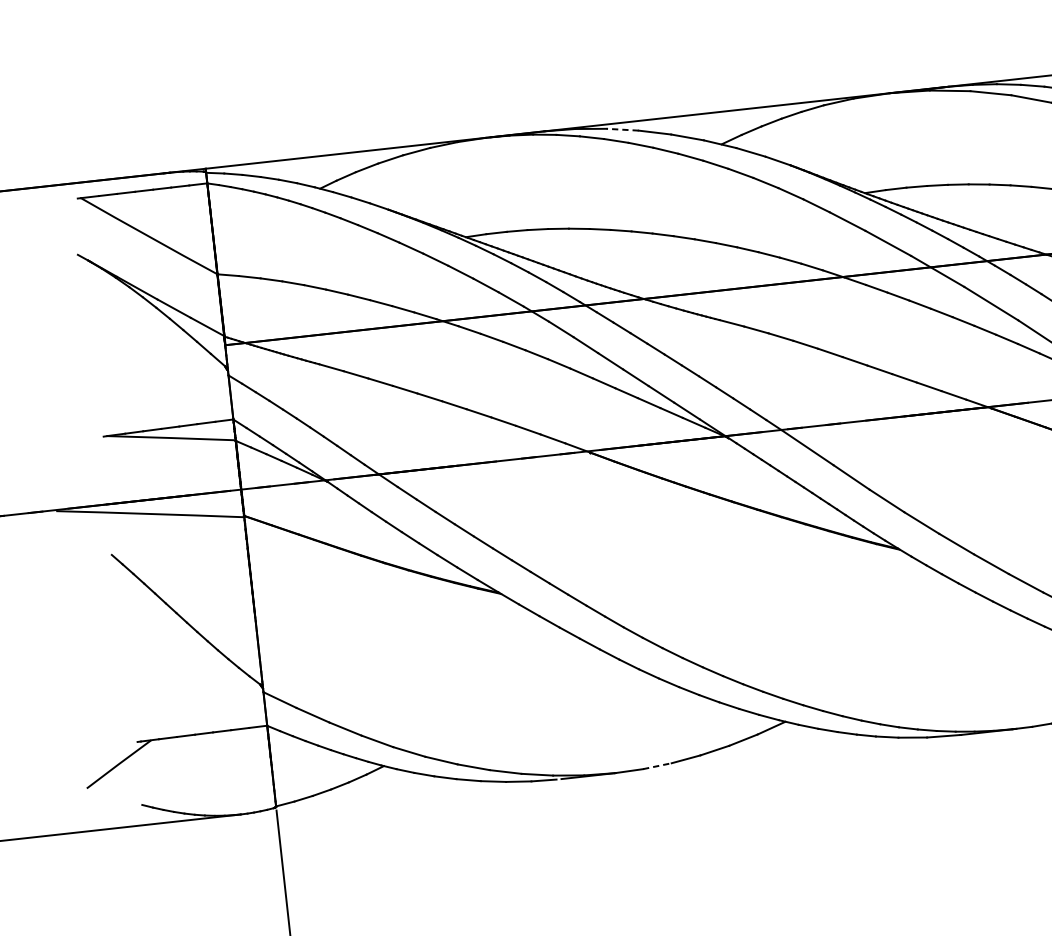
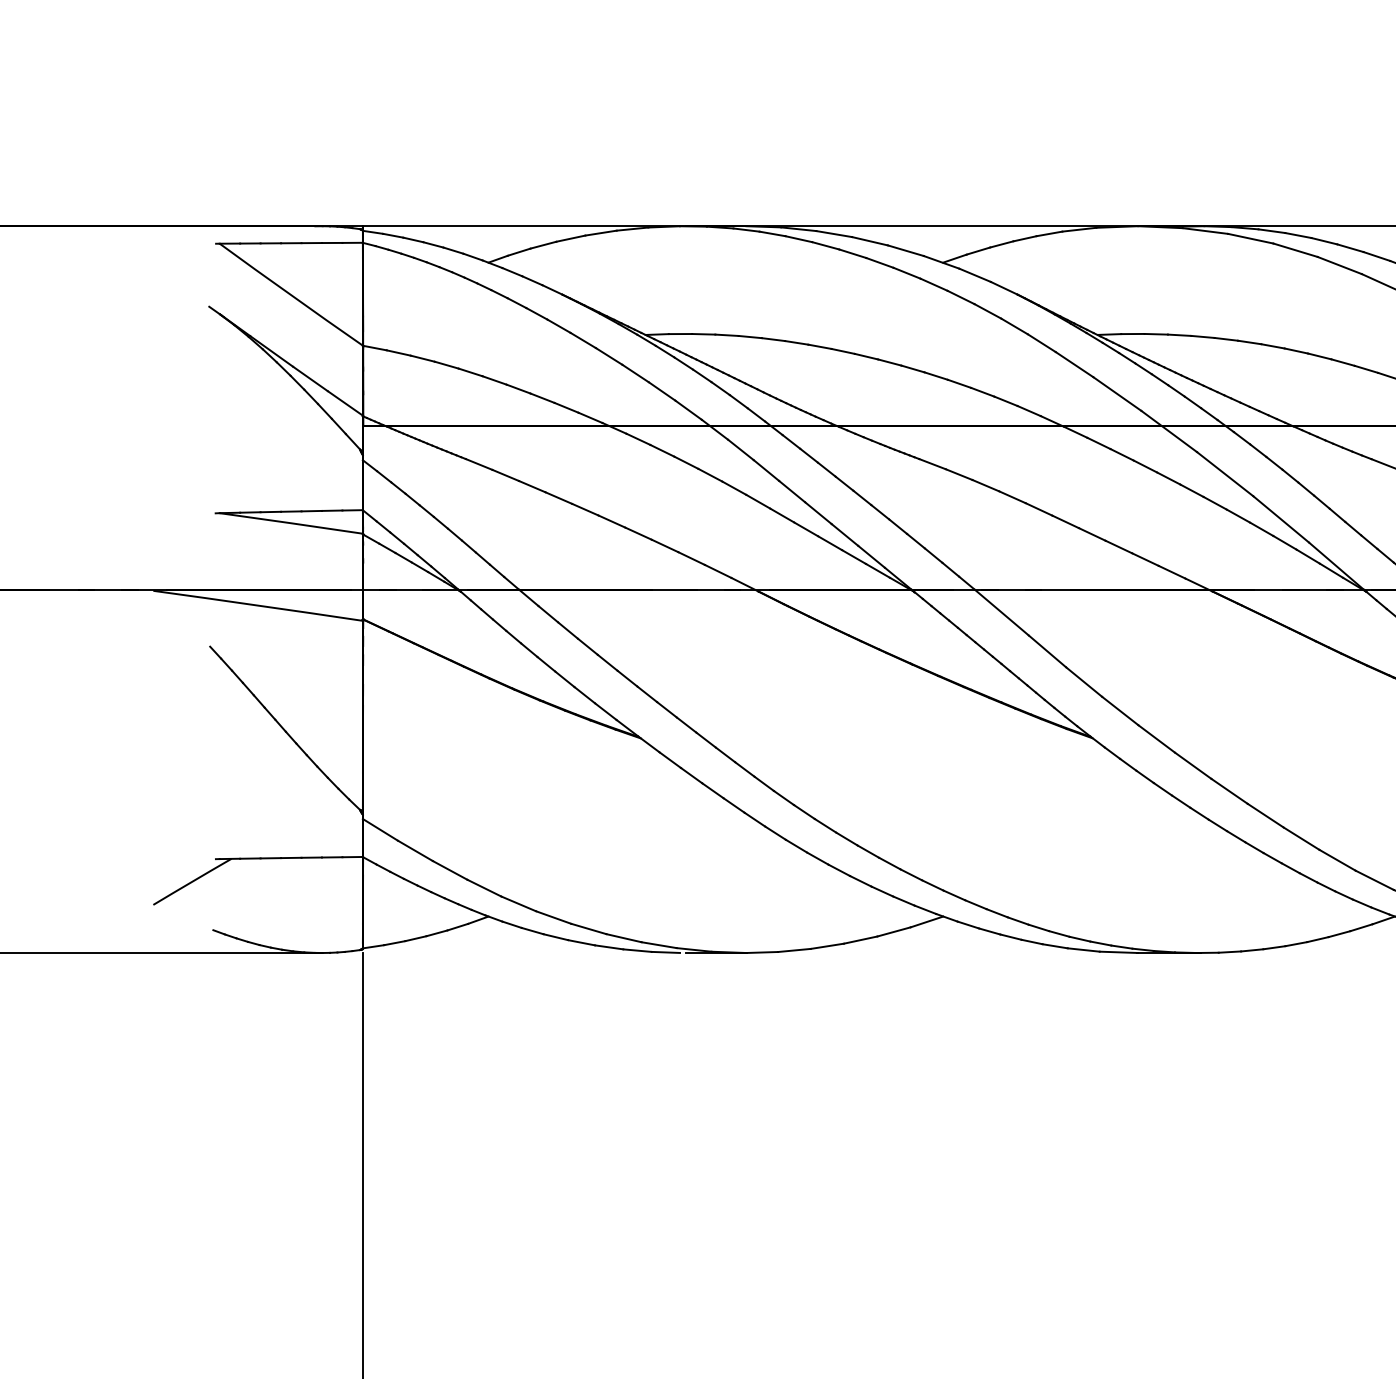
line: (622, 130) -> (833, 234), dashed -> solid
line: (657, 766) -> (794, 950), dashed -> solid

